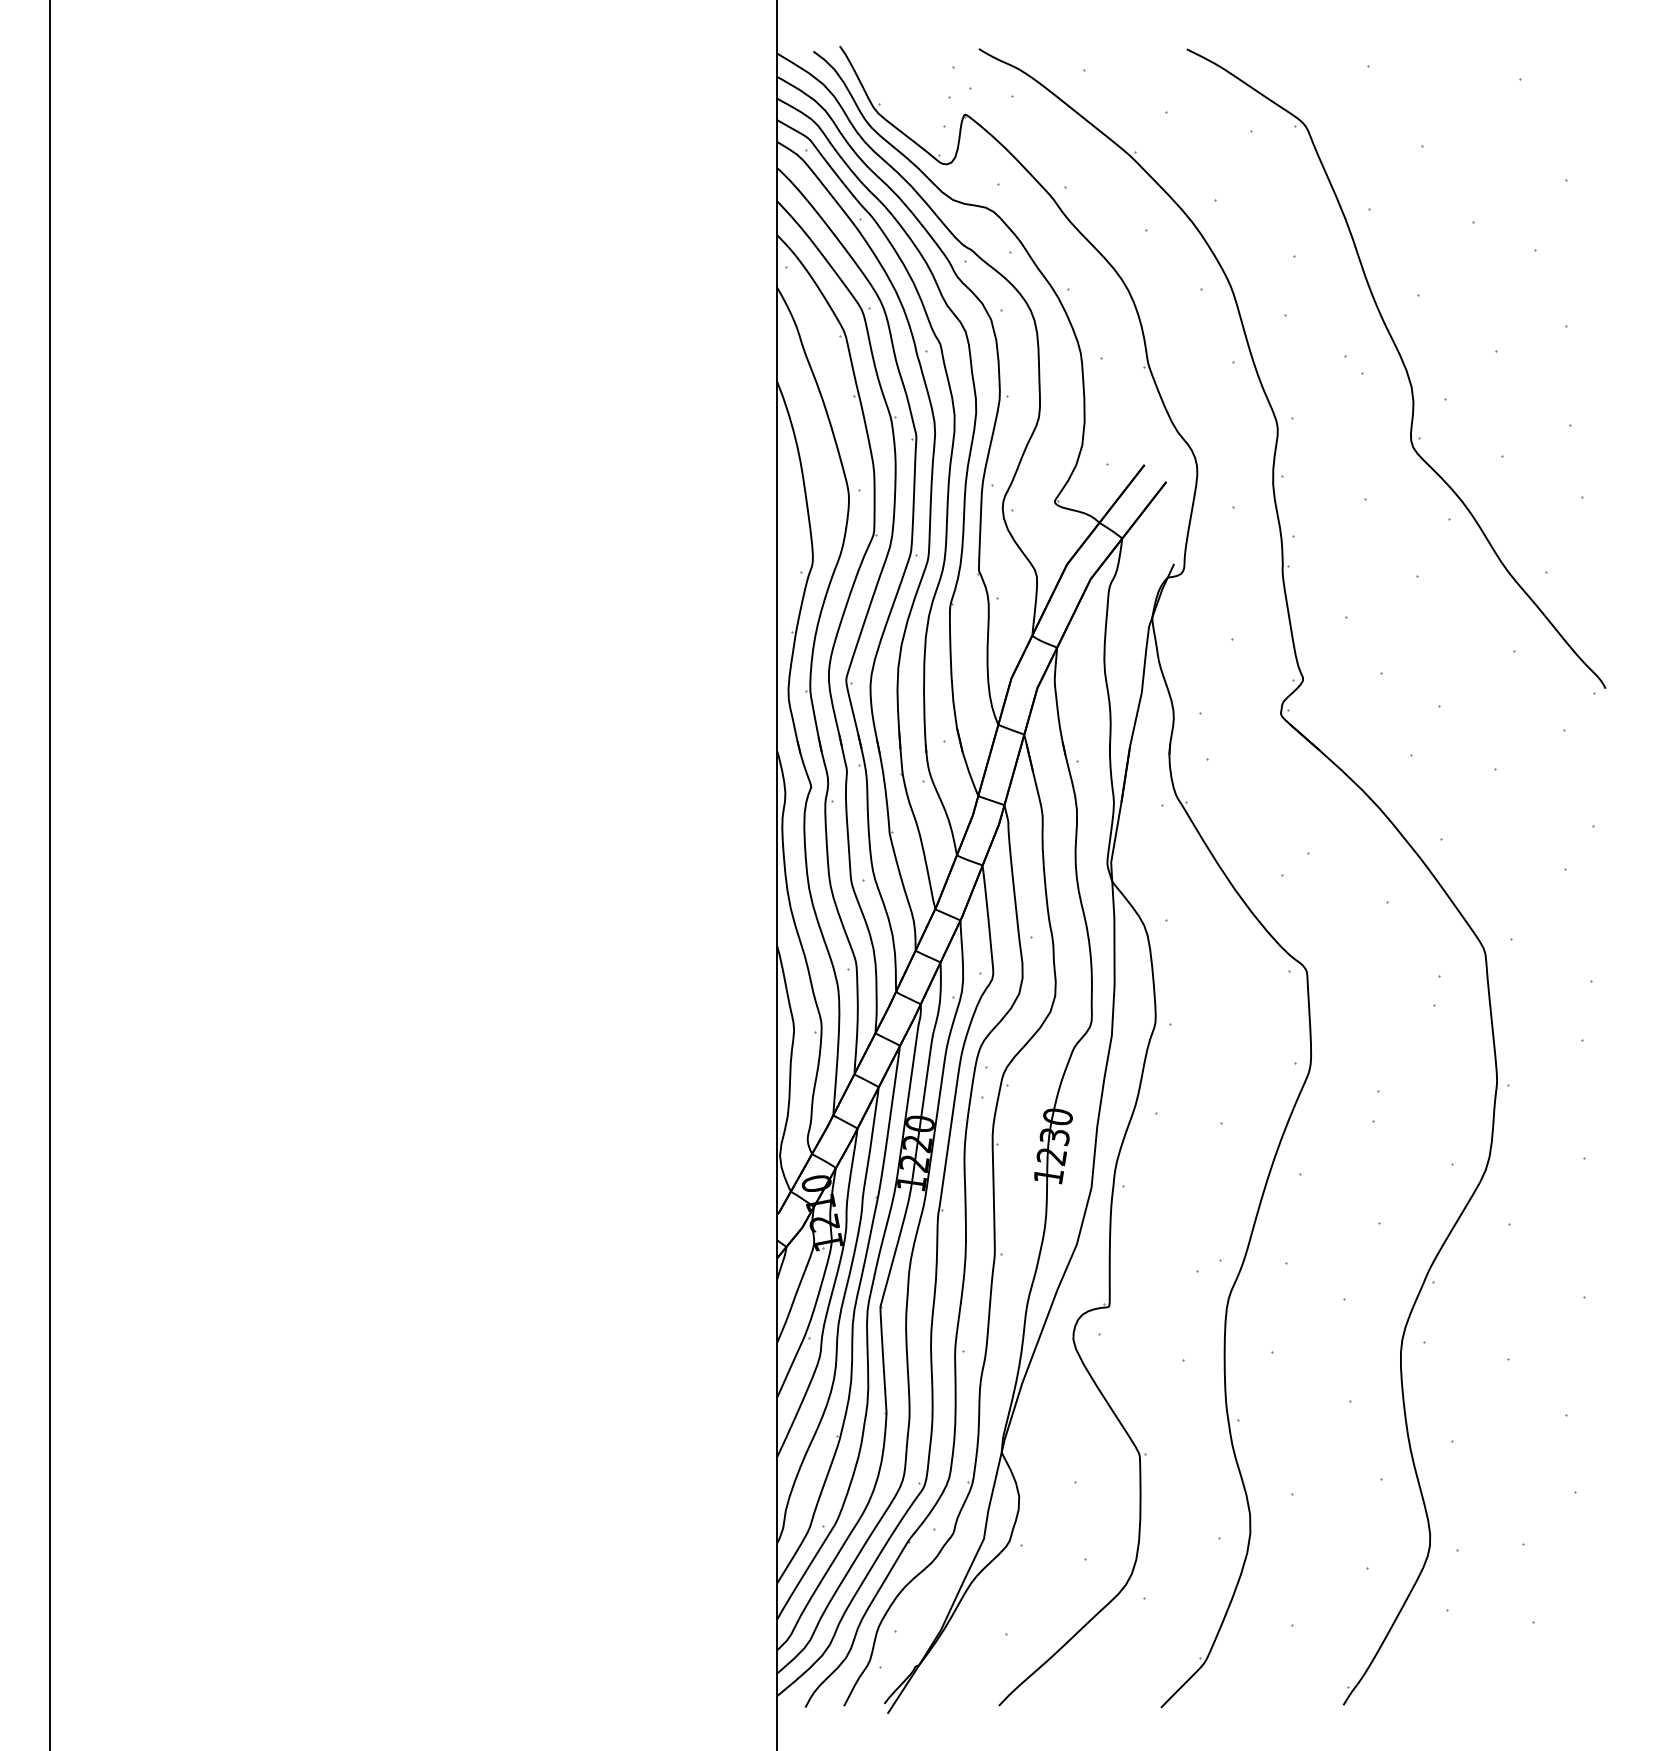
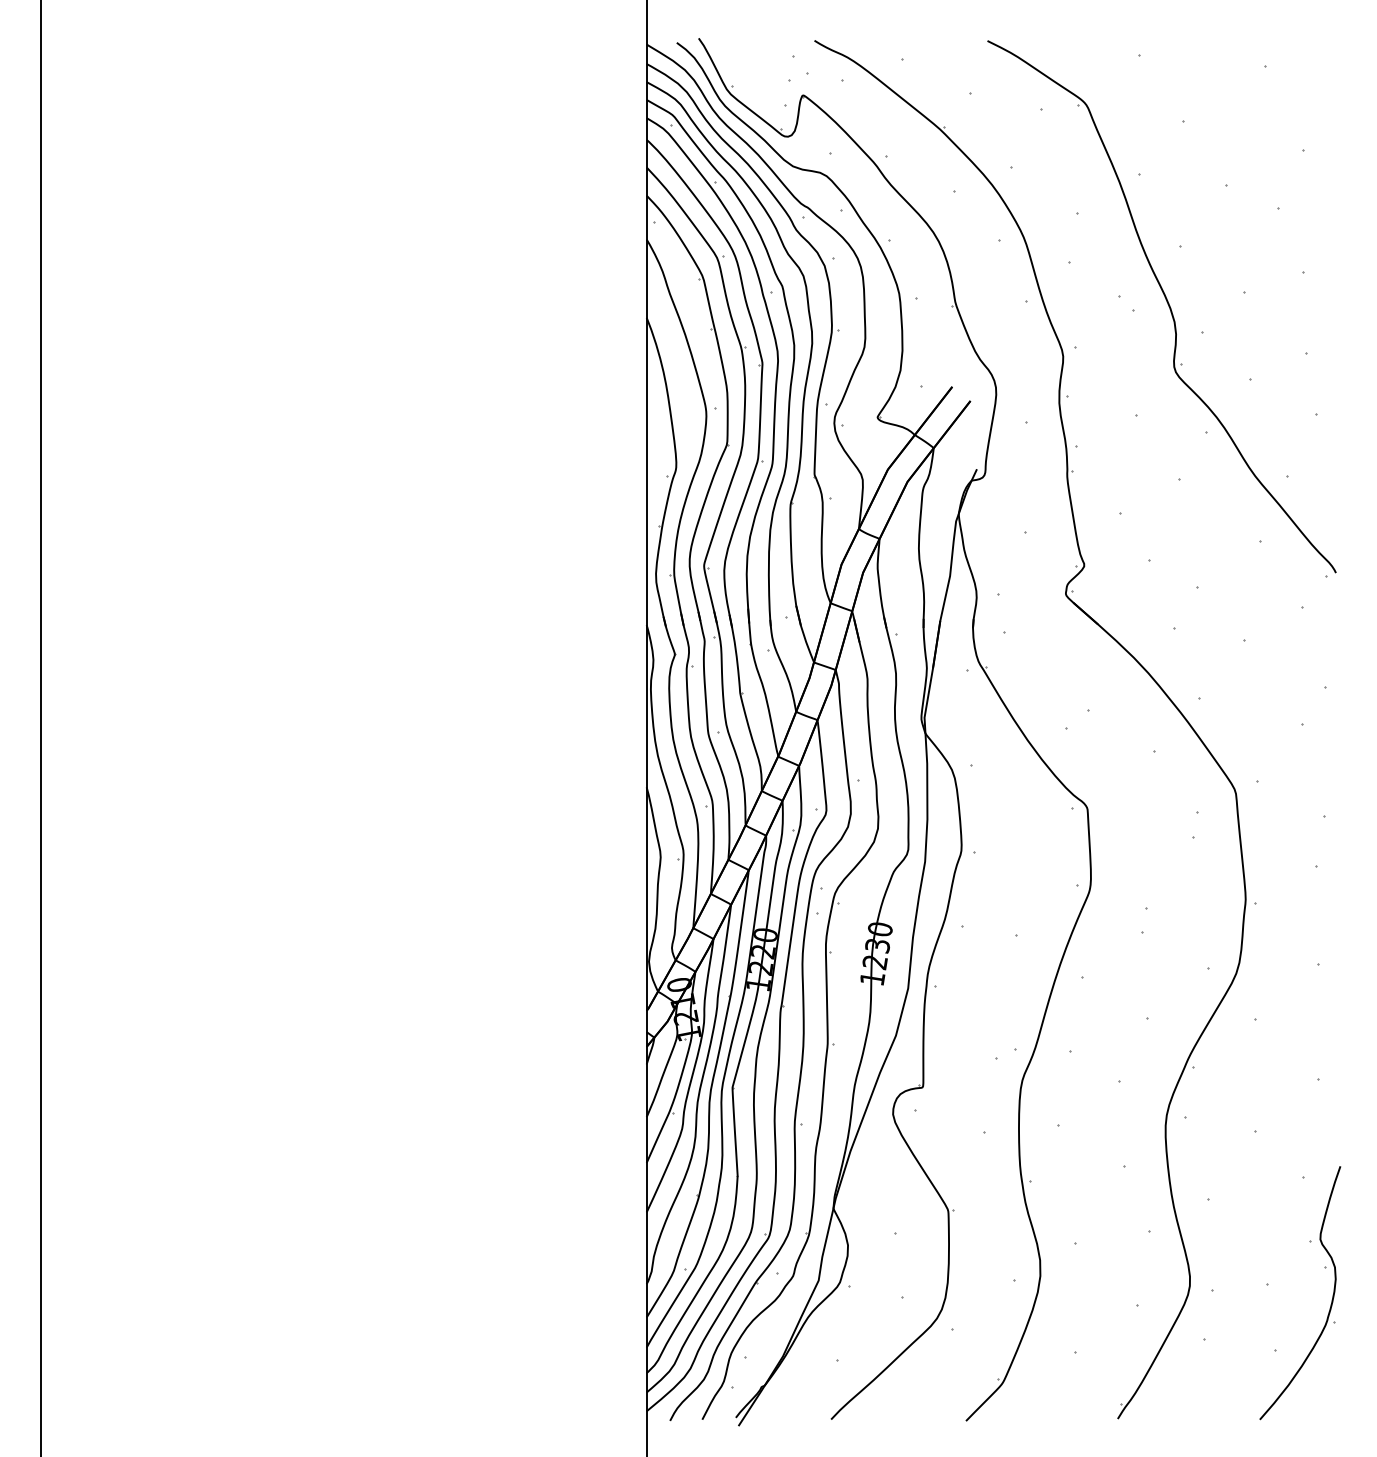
part: (1600, 1562) -> (1331, 1300), added

